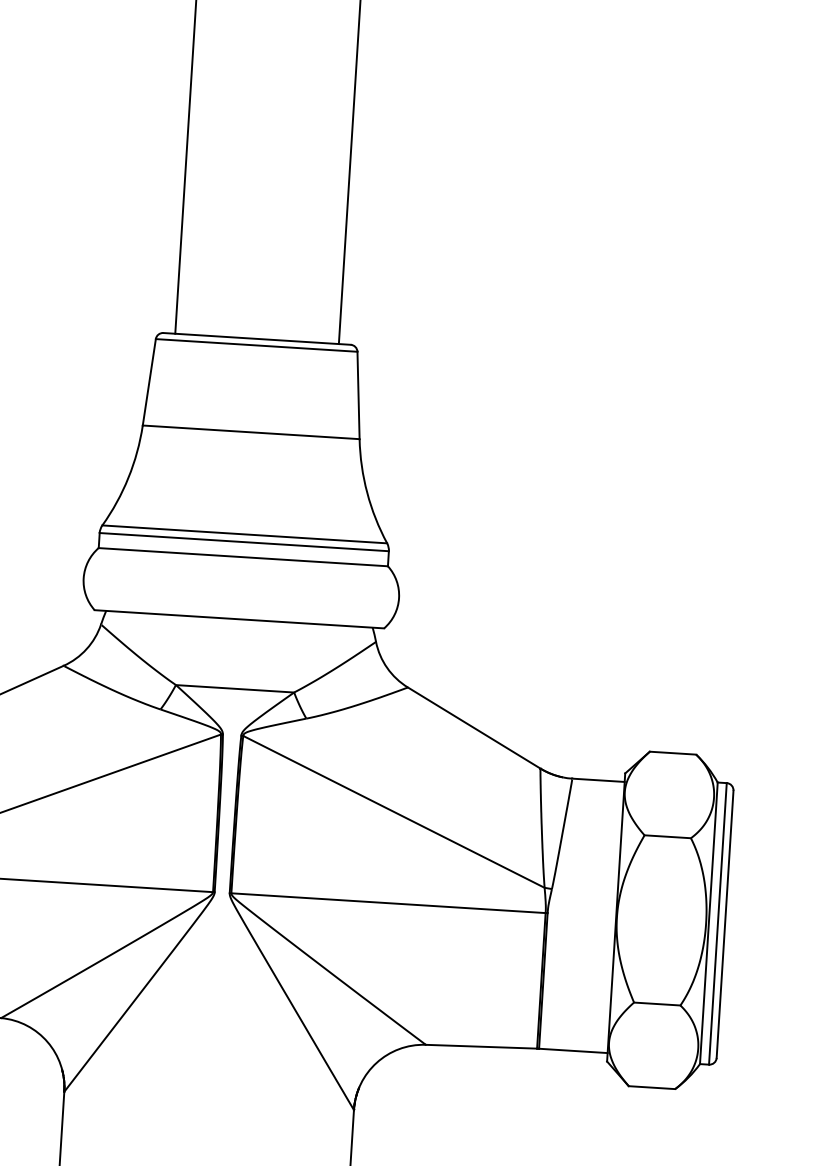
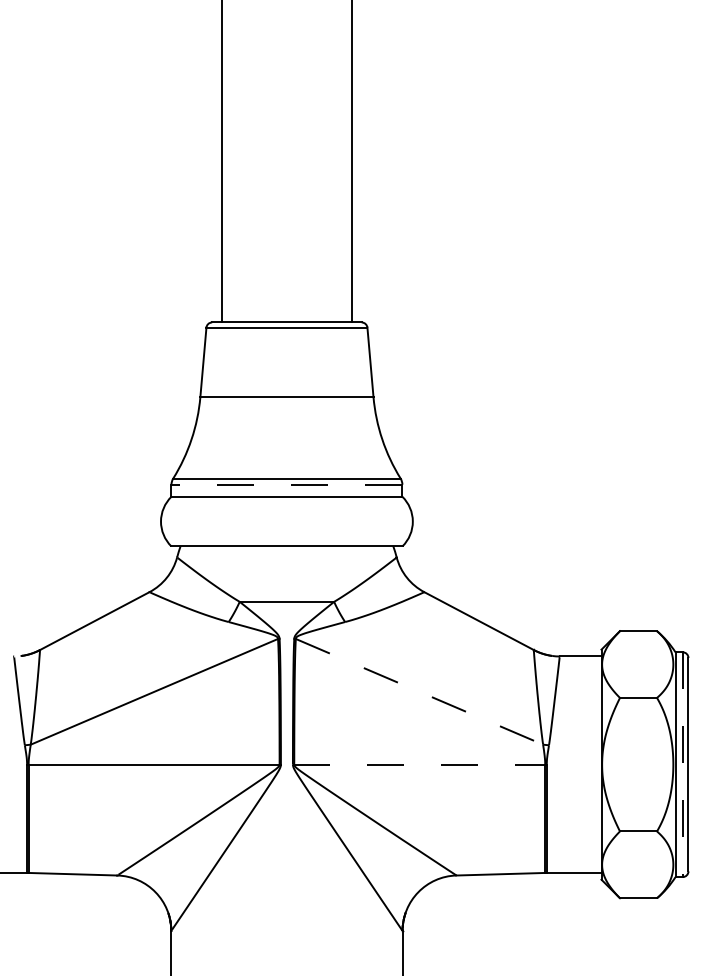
line: (243, 541) -> (286, 484), solid -> dashed
line: (393, 812) -> (419, 692), solid -> dashed
line: (388, 902) -> (419, 764), solid -> dashed
line: (717, 924) -> (682, 765), solid -> dashed

